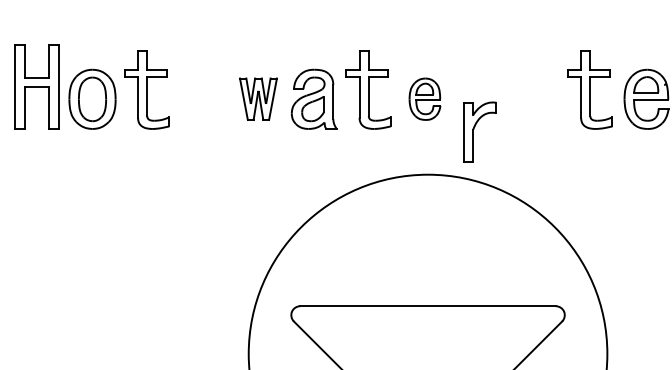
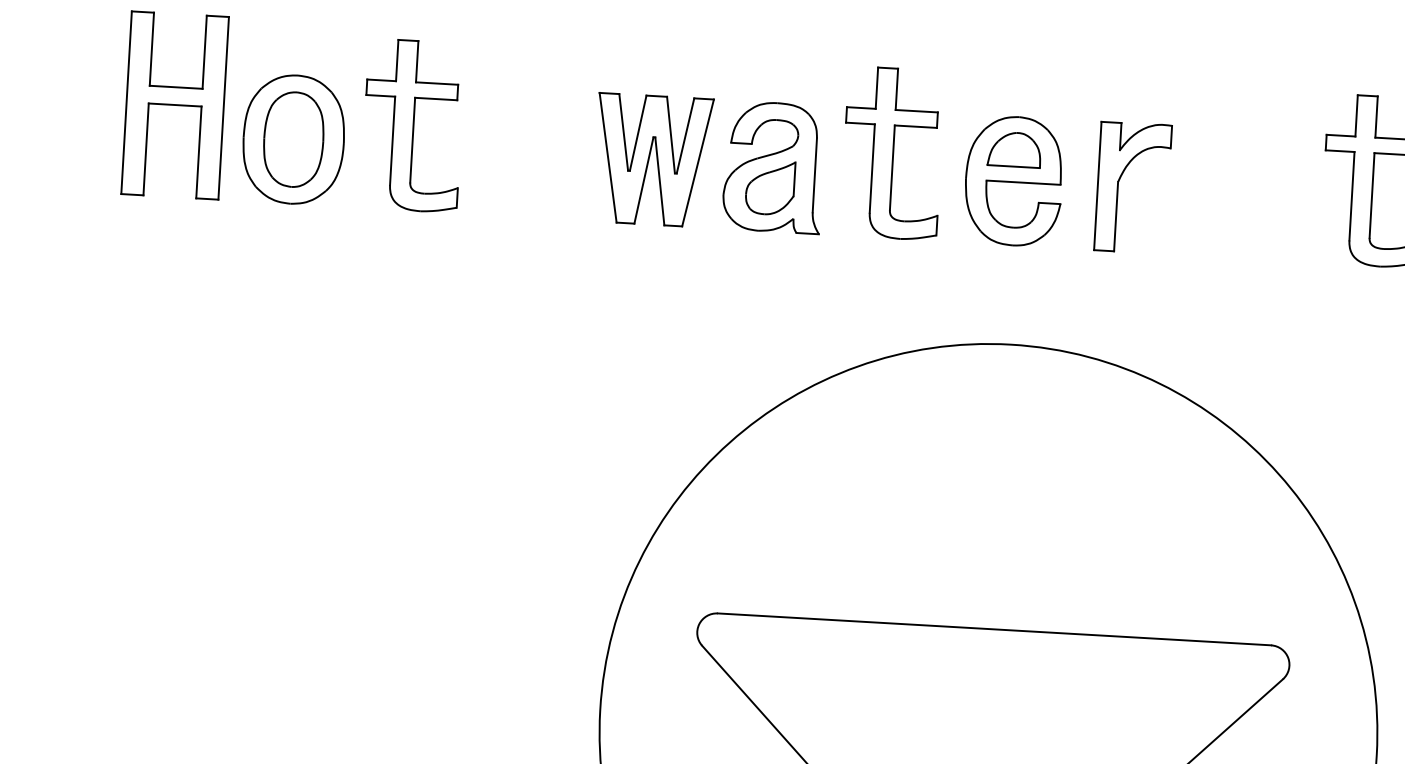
part: (258, 98) -> (653, 158), size x1.43
part: (424, 98) -> (1012, 179), size x1.43
part: (479, 131) -> (1131, 186), moved

